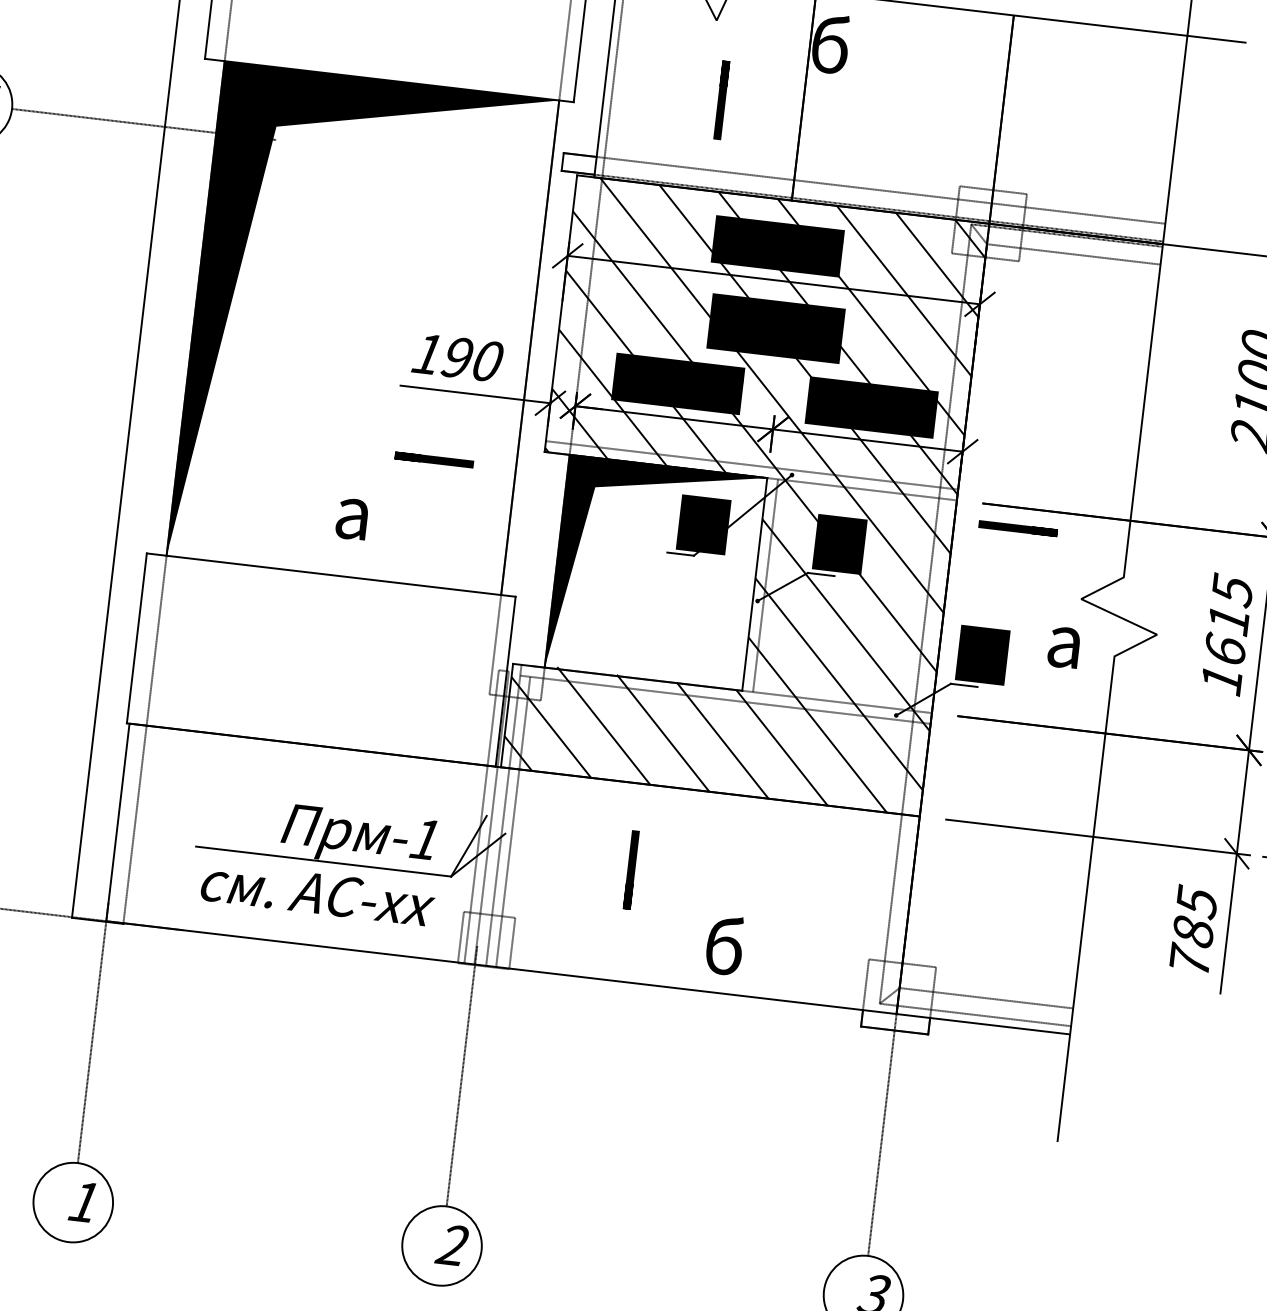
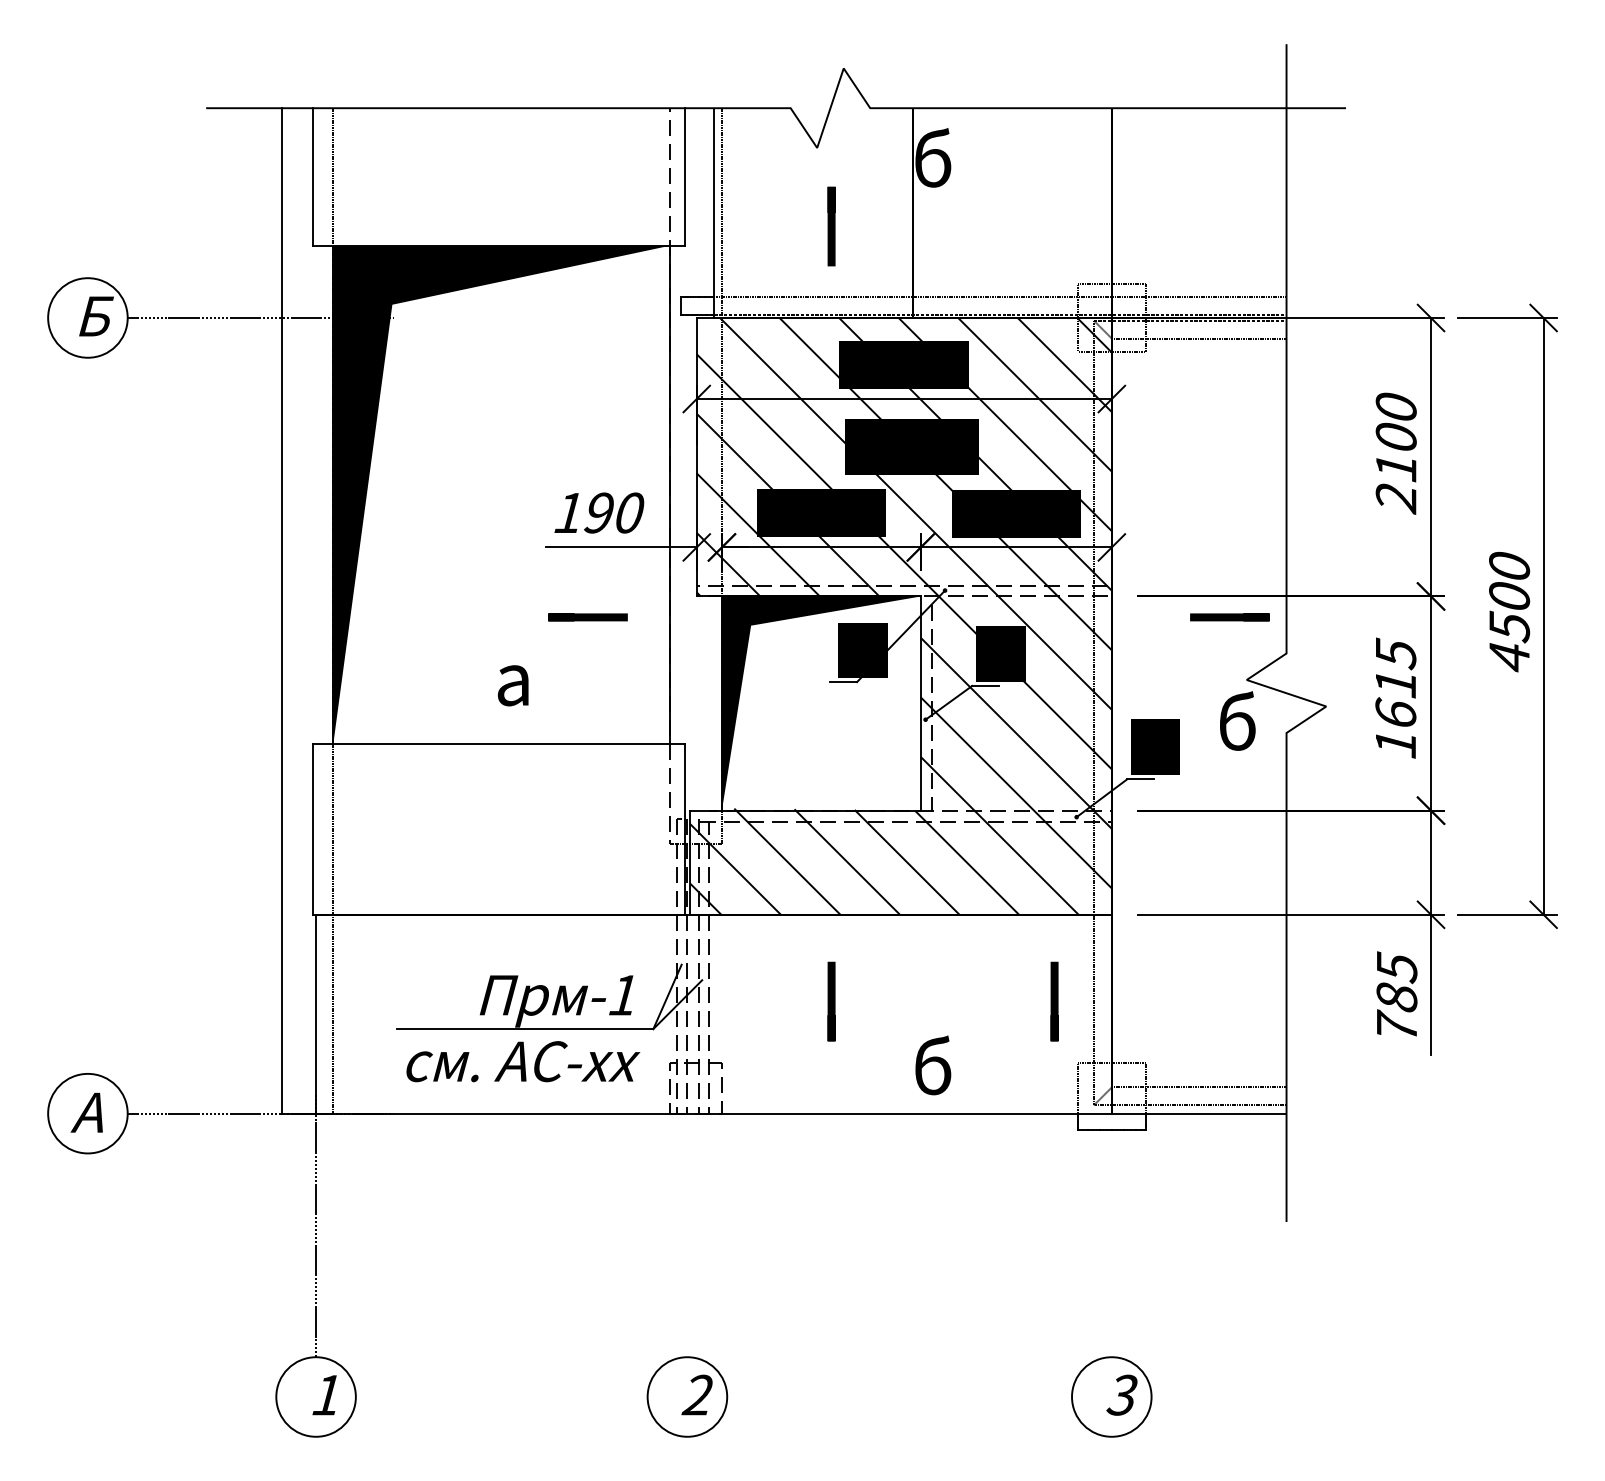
line: (1017, 528) -> (1229, 617), moved
text: (1067, 638) -> (1237, 720), а -> б
line: (852, 895) -> (1054, 1001), added
line: (462, 1075) -> (687, 1225), removed
line: (883, 1125) -> (1111, 1225), removed

